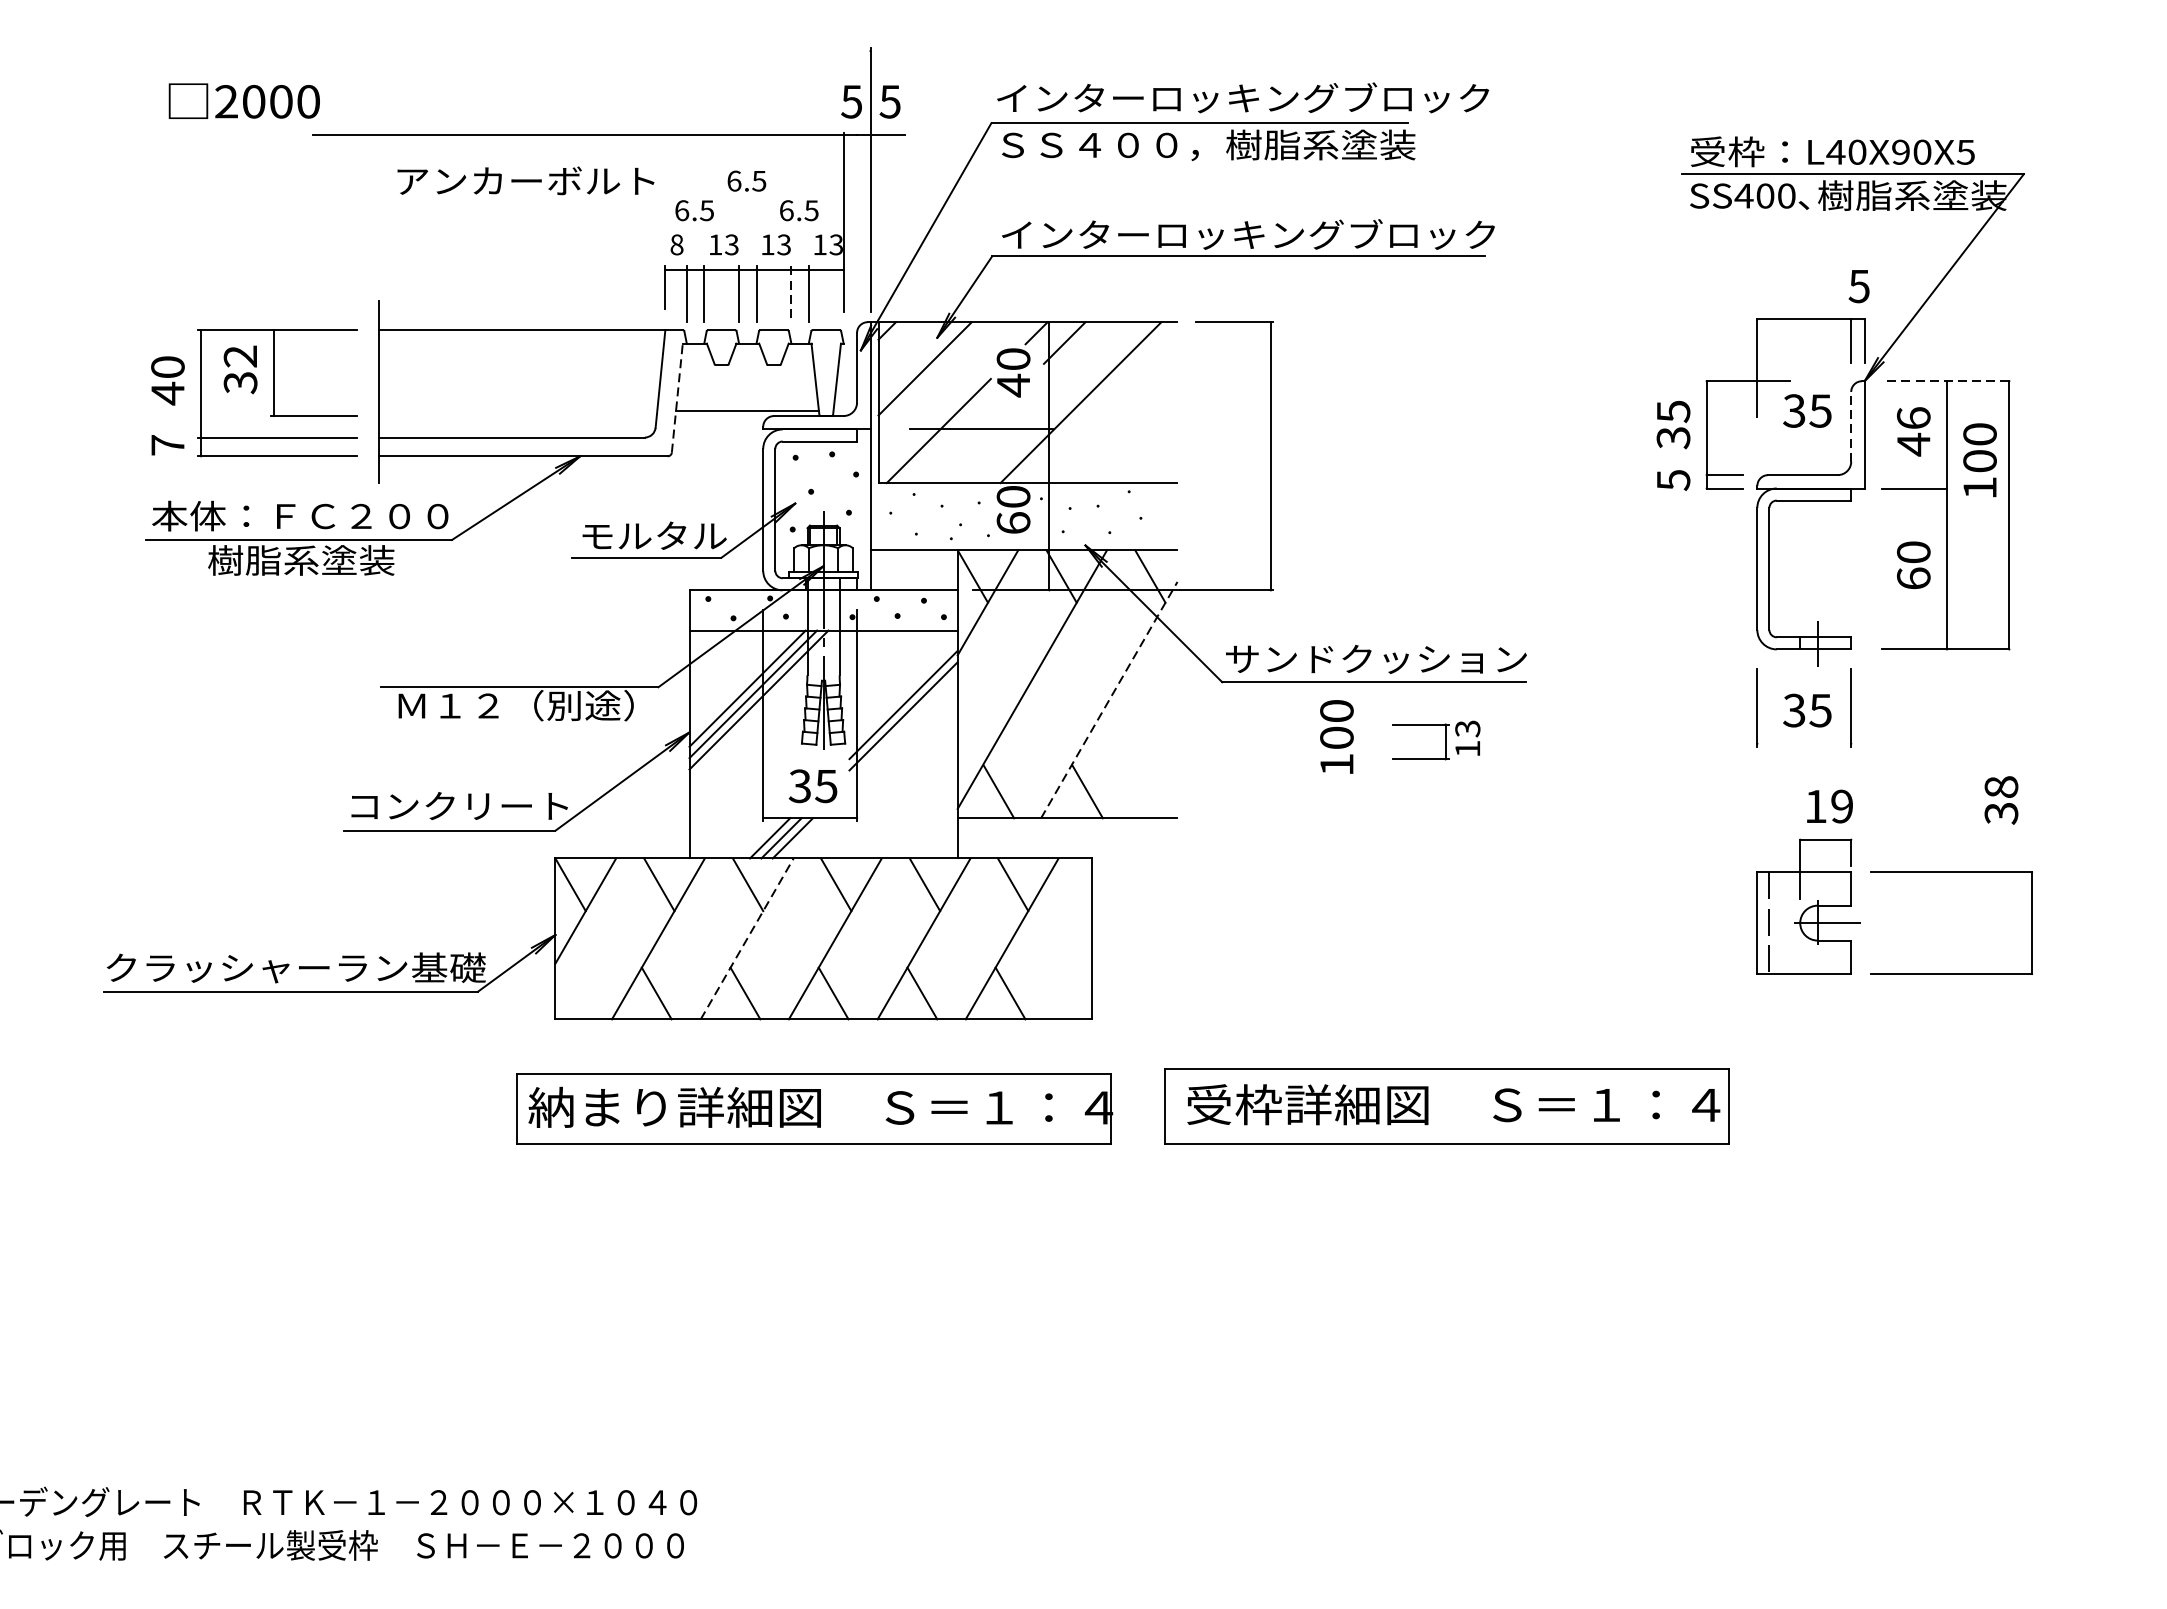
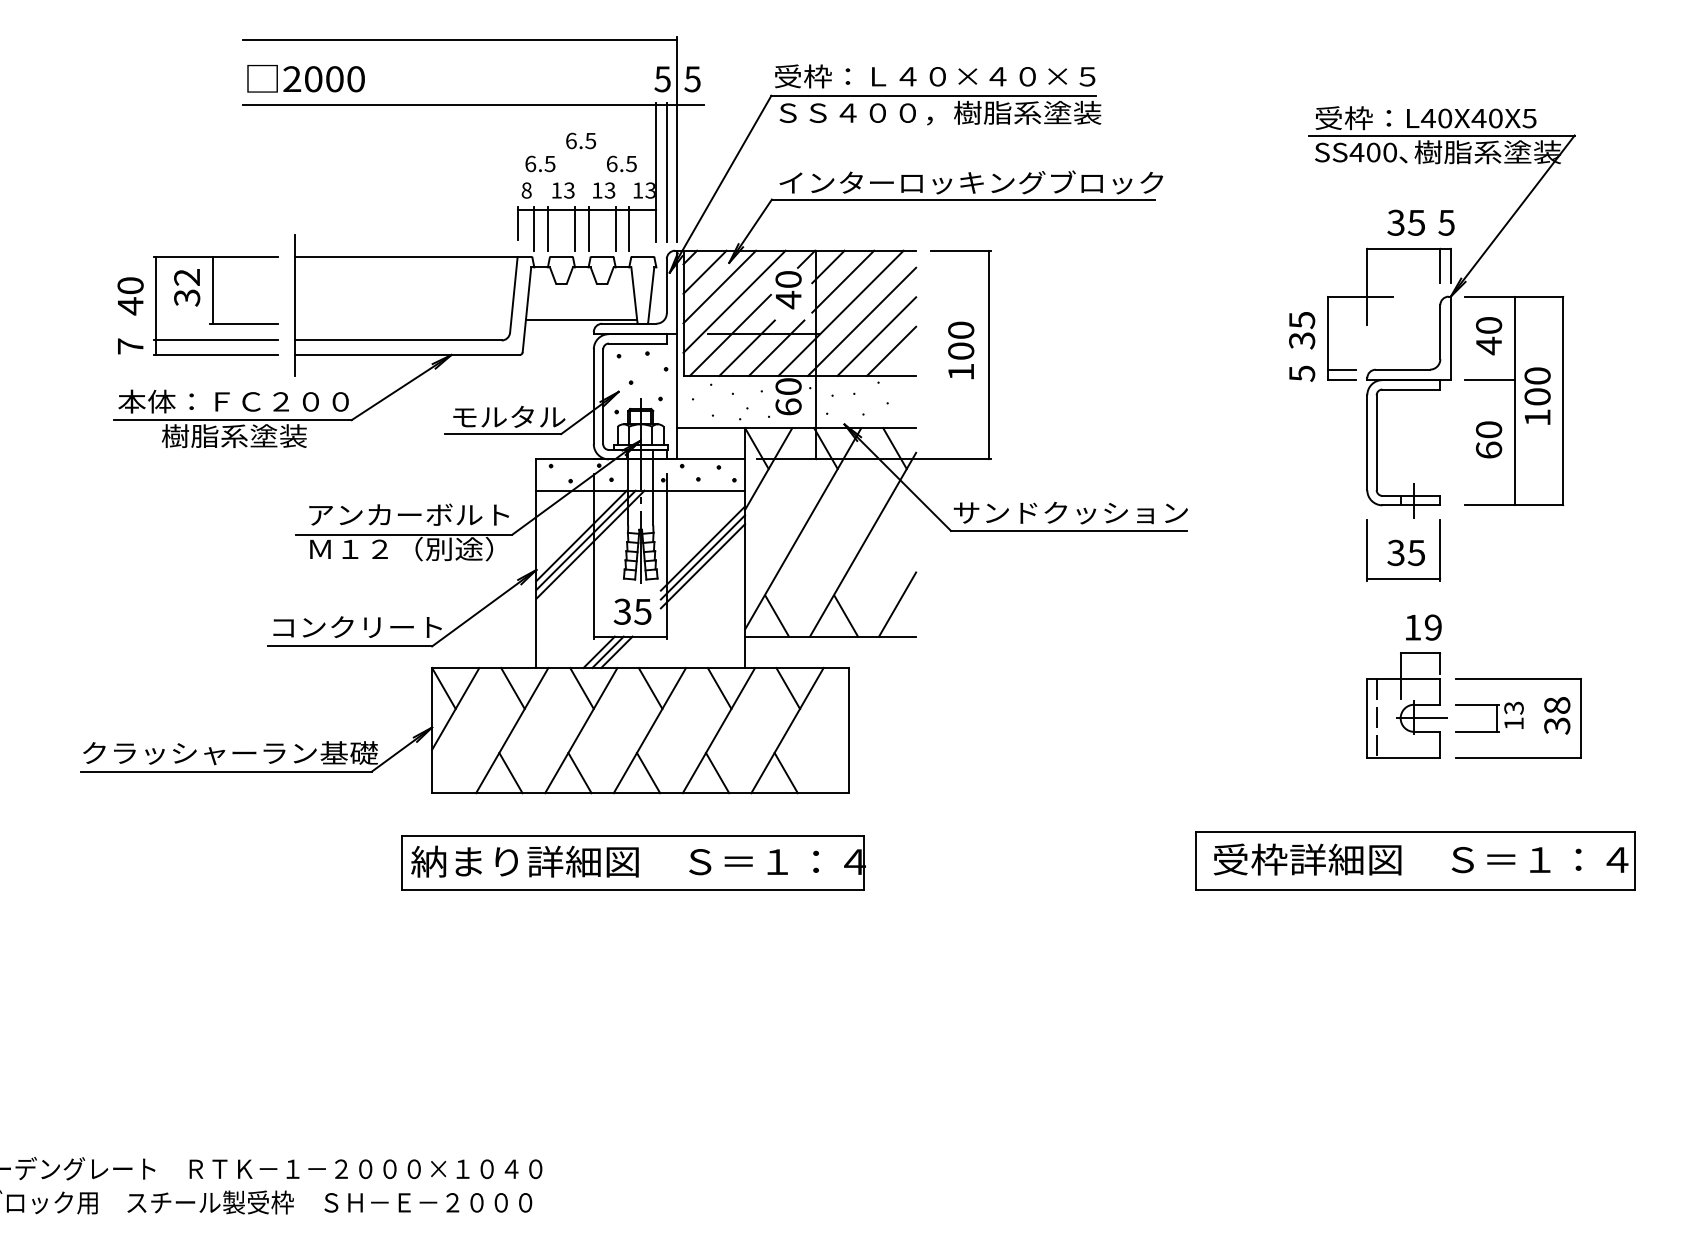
line: (591, 50) -> (460, 39), added
text: (1242, 98) -> (966, 76), インターロッキングブロック -> 受枠：Ｌ４０×４０×５
text: (243, 100) -> (305, 78), moved
text: (1900, 152) -> (1478, 118), L40X90X5 -> L40X40X5
text: (525, 180) -> (408, 514), moved
line: (856, 221) -> (666, 172), added
line: (791, 294) -> (615, 229), dashed -> solid
line: (905, 348) -> (704, 271), added
line: (1084, 361) -> (843, 281), added
line: (1945, 381) -> (1513, 296), dashed -> solid
line: (944, 387) -> (734, 301), added
line: (676, 397) -> (526, 309), dashed -> solid
text: (1806, 410) -> (1405, 222), moved
line: (1107, 413) -> (861, 321), added
text: (1914, 417) -> (1489, 324), 46 -> 40
line: (1851, 426) -> (1440, 331), dashed -> solid
line: (1126, 432) -> (876, 336), added
line: (959, 446) -> (746, 347), added
line: (998, 446) -> (776, 347), added
line: (1145, 450) -> (891, 350), added
text: (1979, 459) -> (1537, 395), moved
line: (1109, 699) -> (863, 544), dashed -> solid
line: (902, 728) -> (702, 566), added
text: (1337, 737) -> (961, 350), moved
part: (1445, 739) -> (1496, 716), moved
line: (1803, 743) -> (1403, 578), added
line: (1153, 776) -> (897, 604), added
text: (2001, 800) -> (1557, 715), moved
line: (747, 938) -> (581, 730), dashed -> solid
part: (1446, 1105) -> (1415, 860), moved

